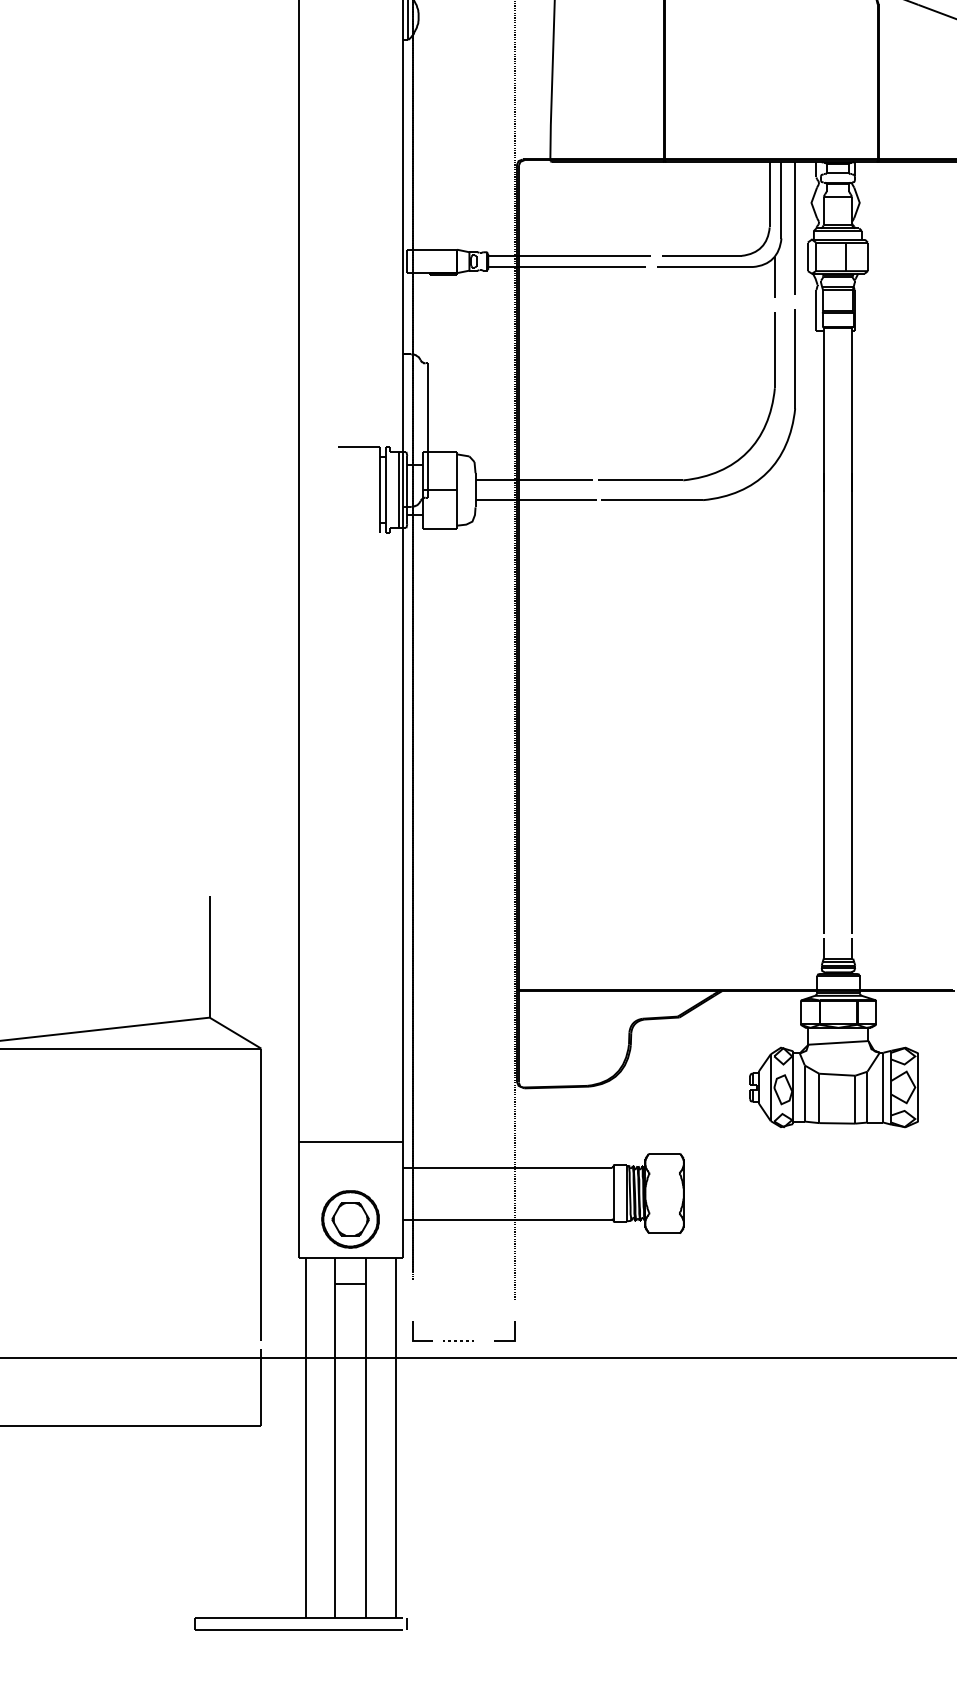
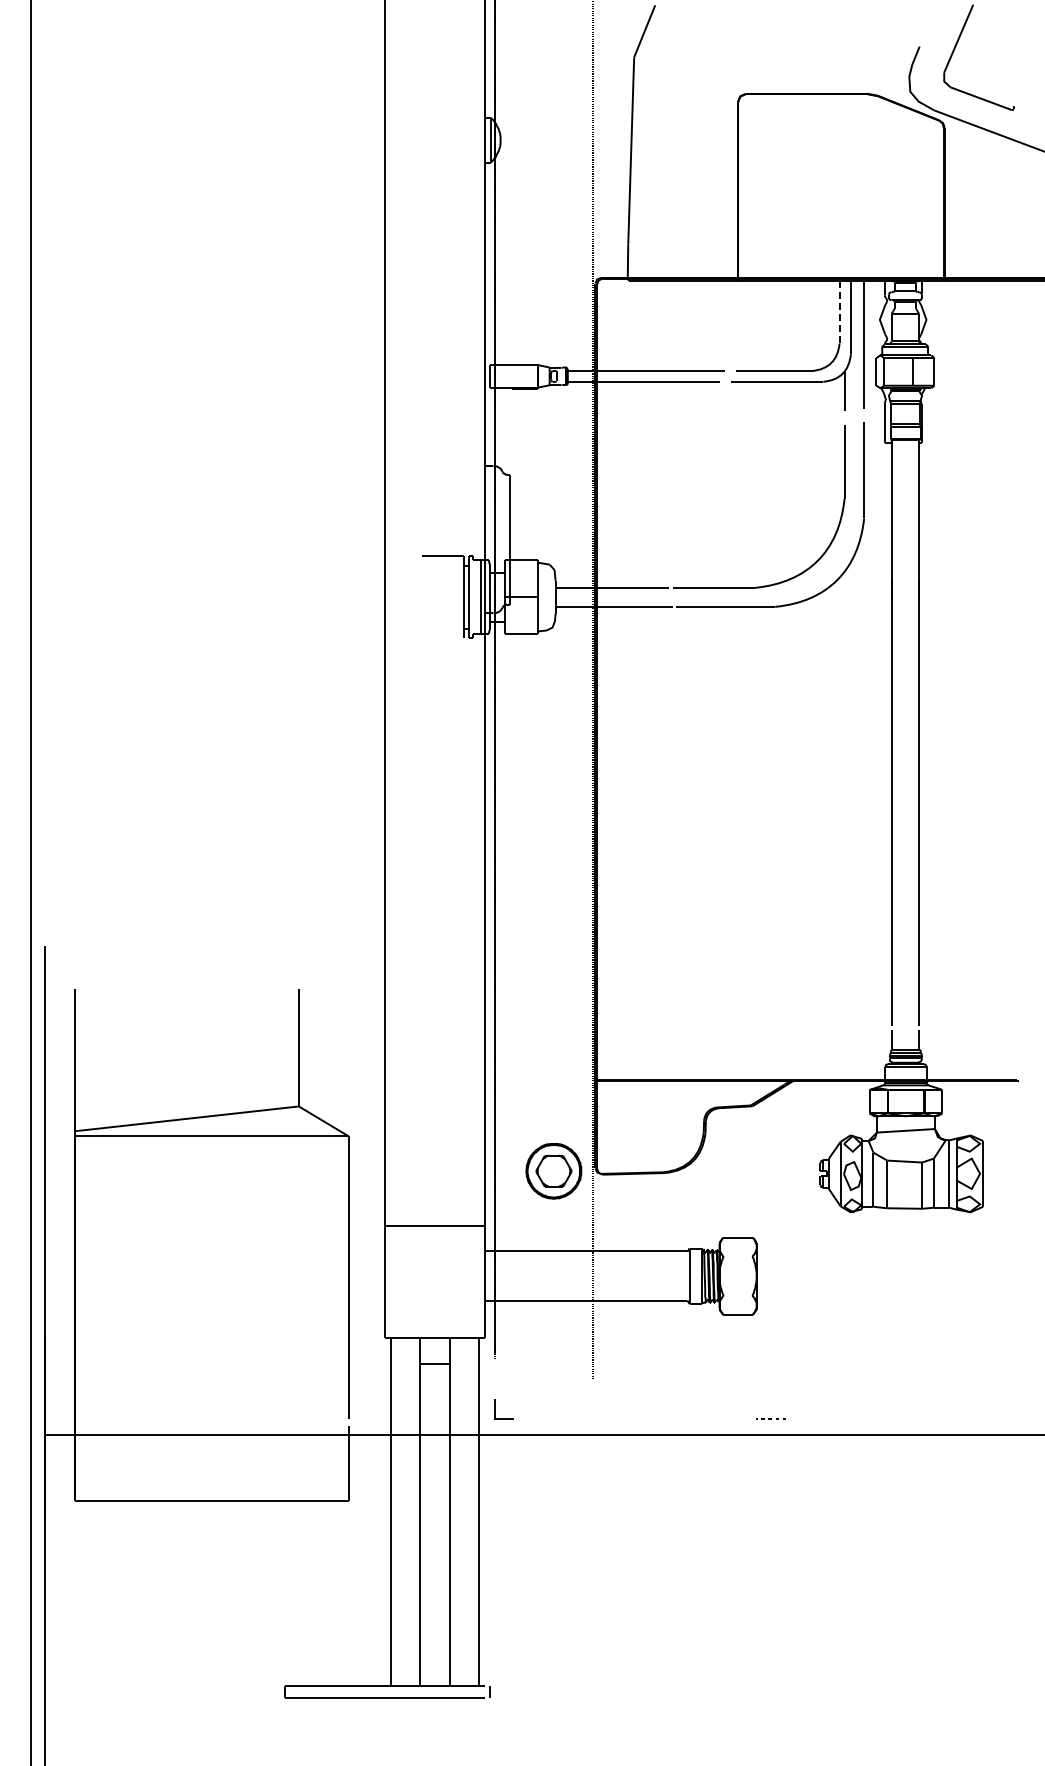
line: (769, 195) -> (839, 312), solid -> dashed
part: (350, 1219) -> (553, 1171), moved
line: (513, 1331) -> (592, 1409), removed
line: (457, 1340) -> (770, 1418), moved

